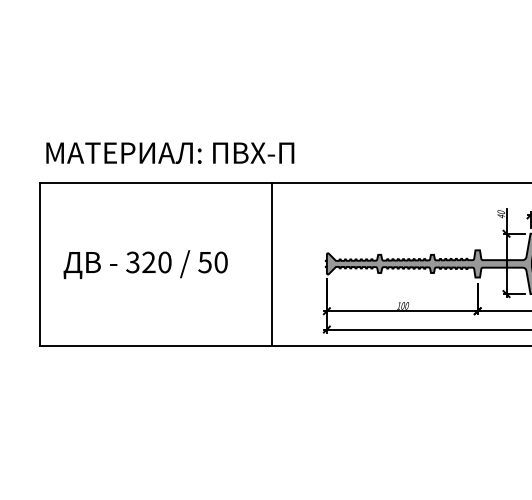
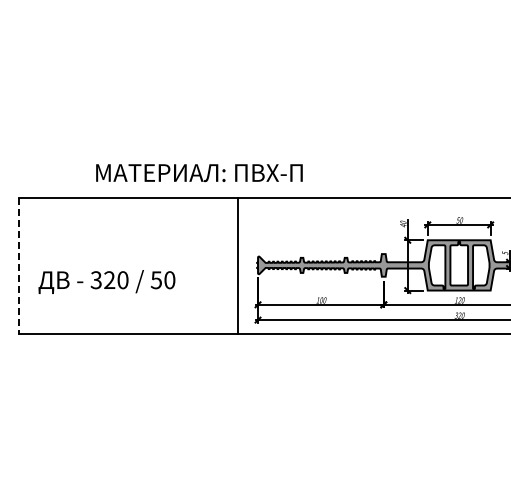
text: (170, 153) -> (199, 173), moved
line: (39, 264) -> (18, 265), solid -> dashed
text: (145, 264) -> (106, 281), moved
line: (271, 264) -> (237, 265), moved

